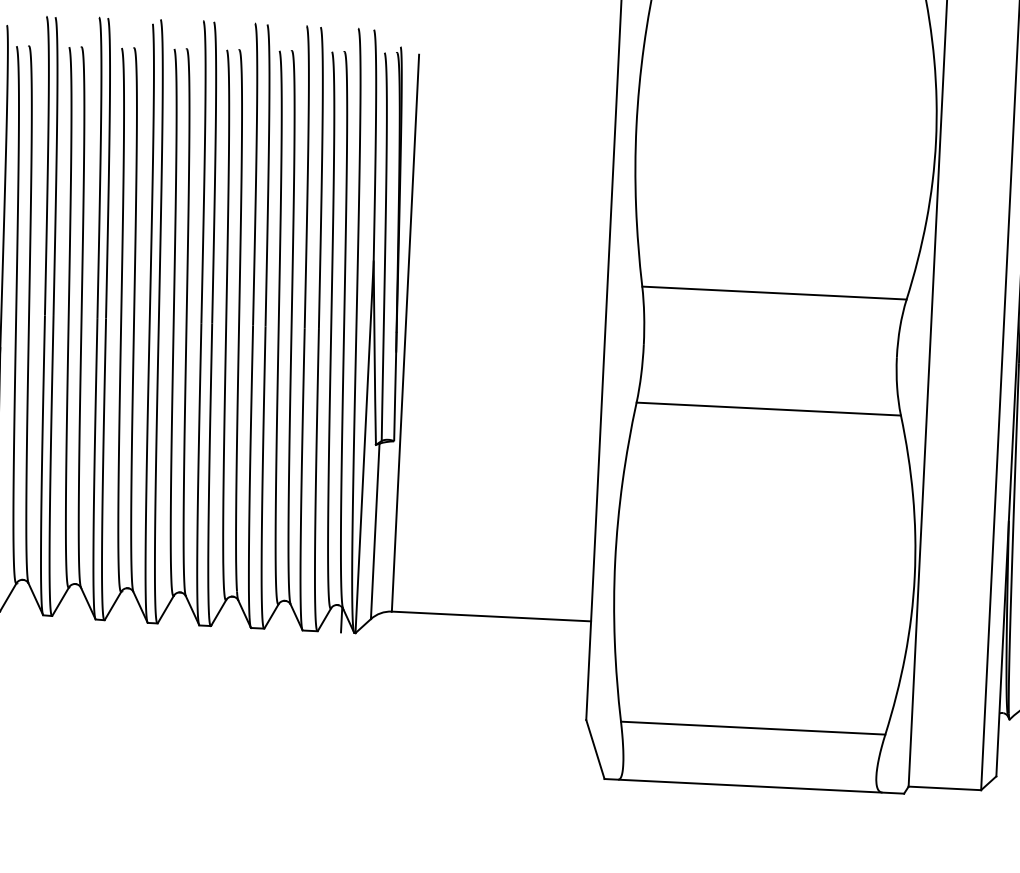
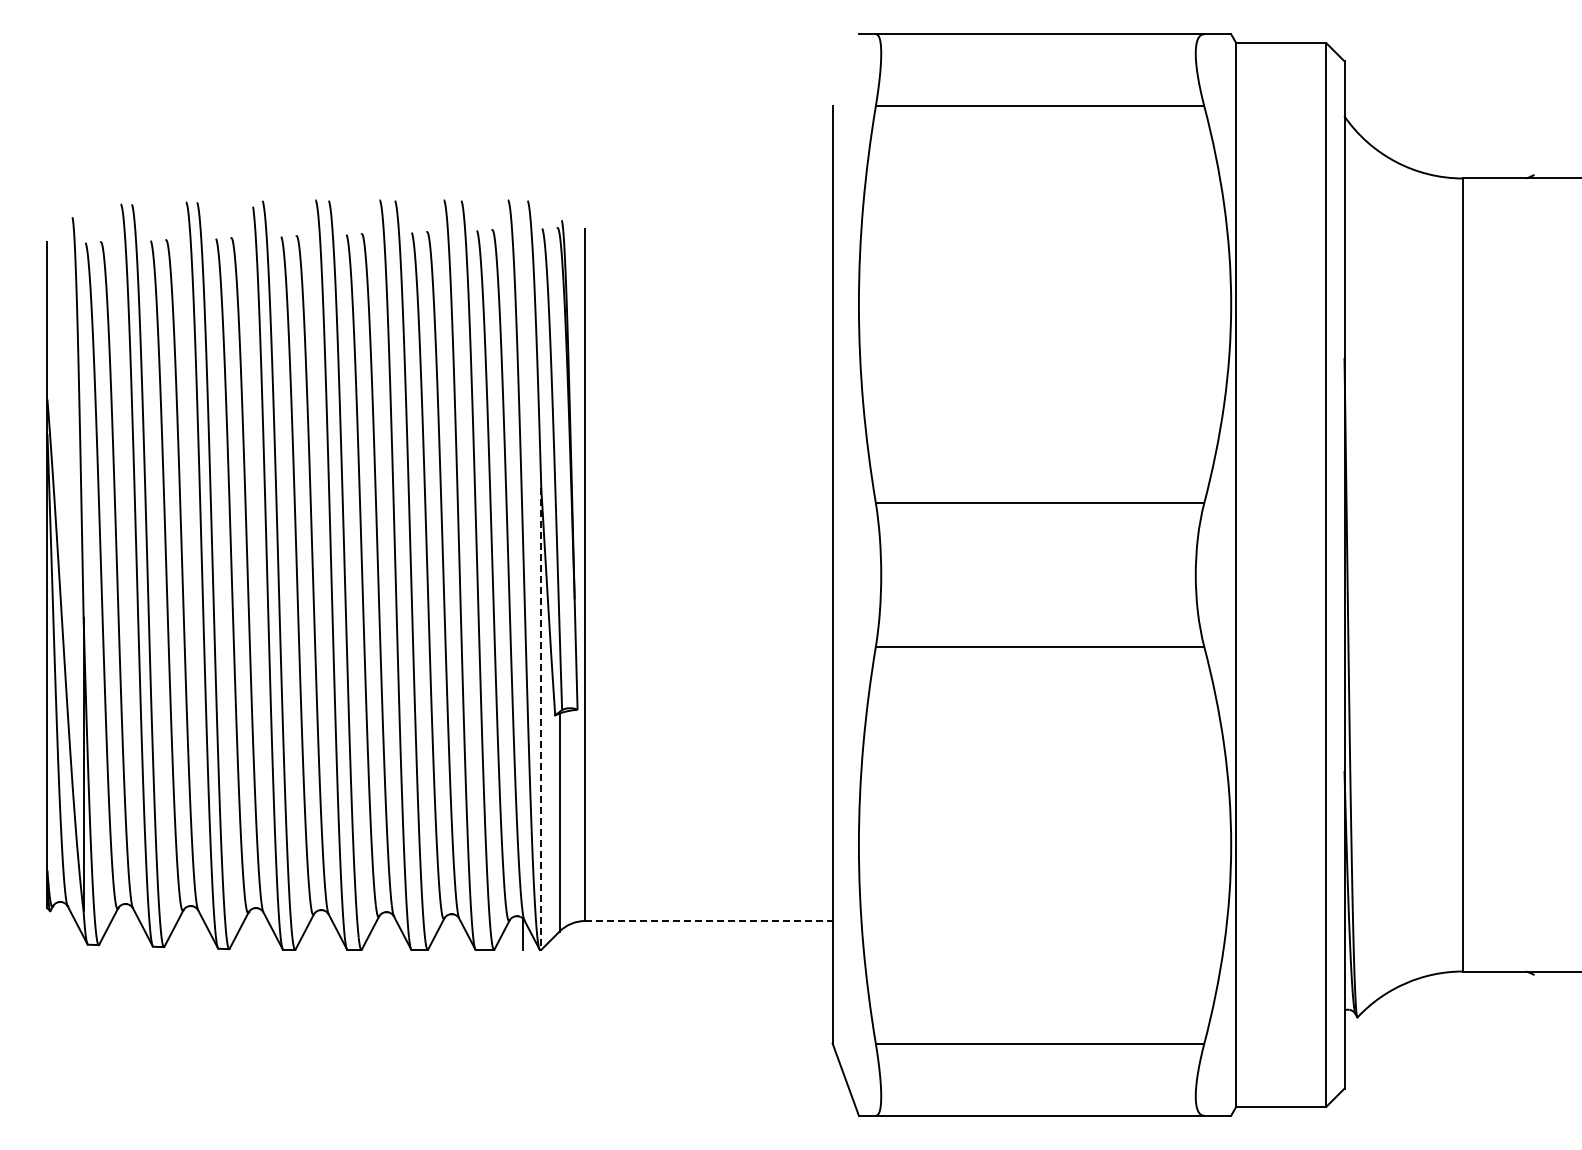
line: (364, 446) -> (541, 718), solid -> dashed
line: (491, 616) -> (708, 921), solid -> dashed

